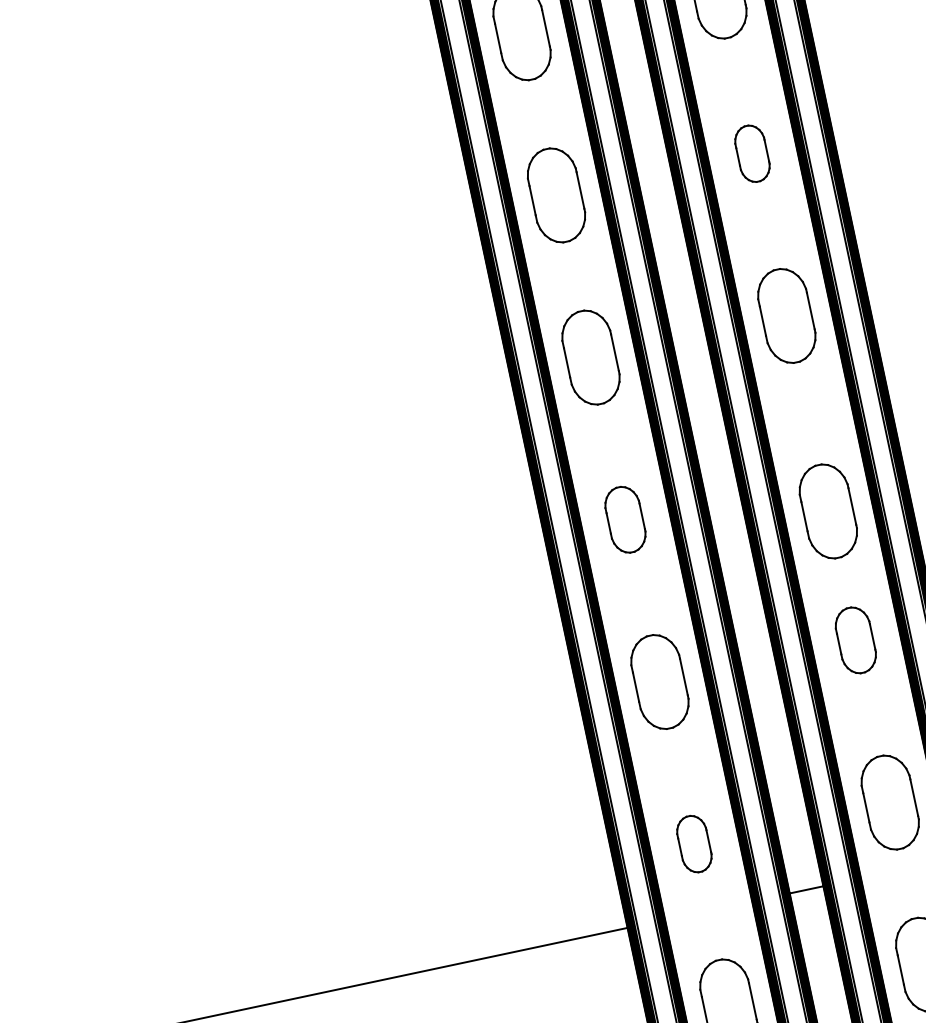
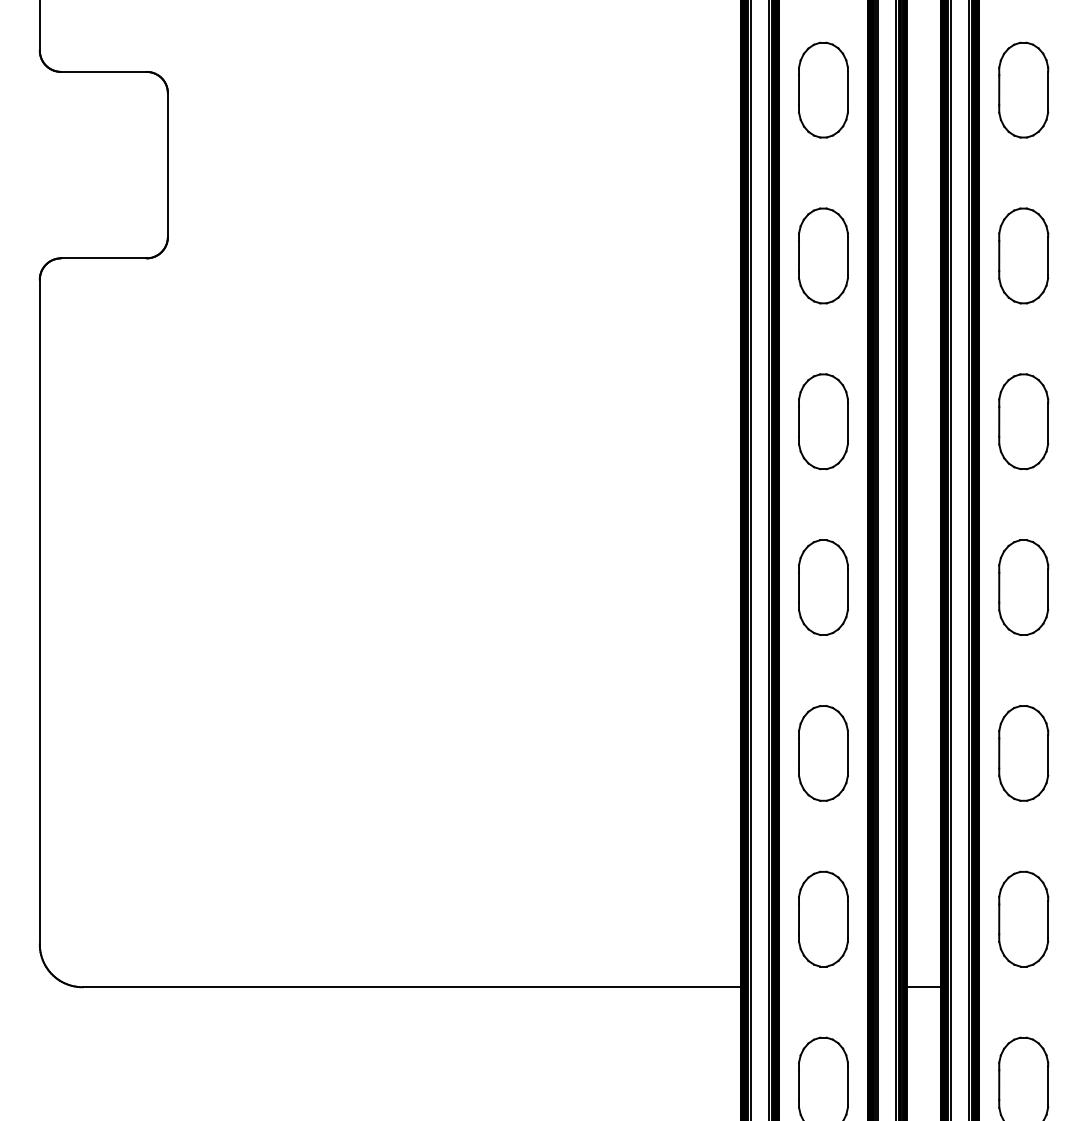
part: (752, 153) -> (1023, 255), size x1.67
part: (828, 511) -> (1023, 587), moved
part: (625, 519) -> (823, 587), size x1.43
part: (855, 640) -> (1023, 753), size x1.43
part: (694, 843) -> (823, 918), size x1.67

